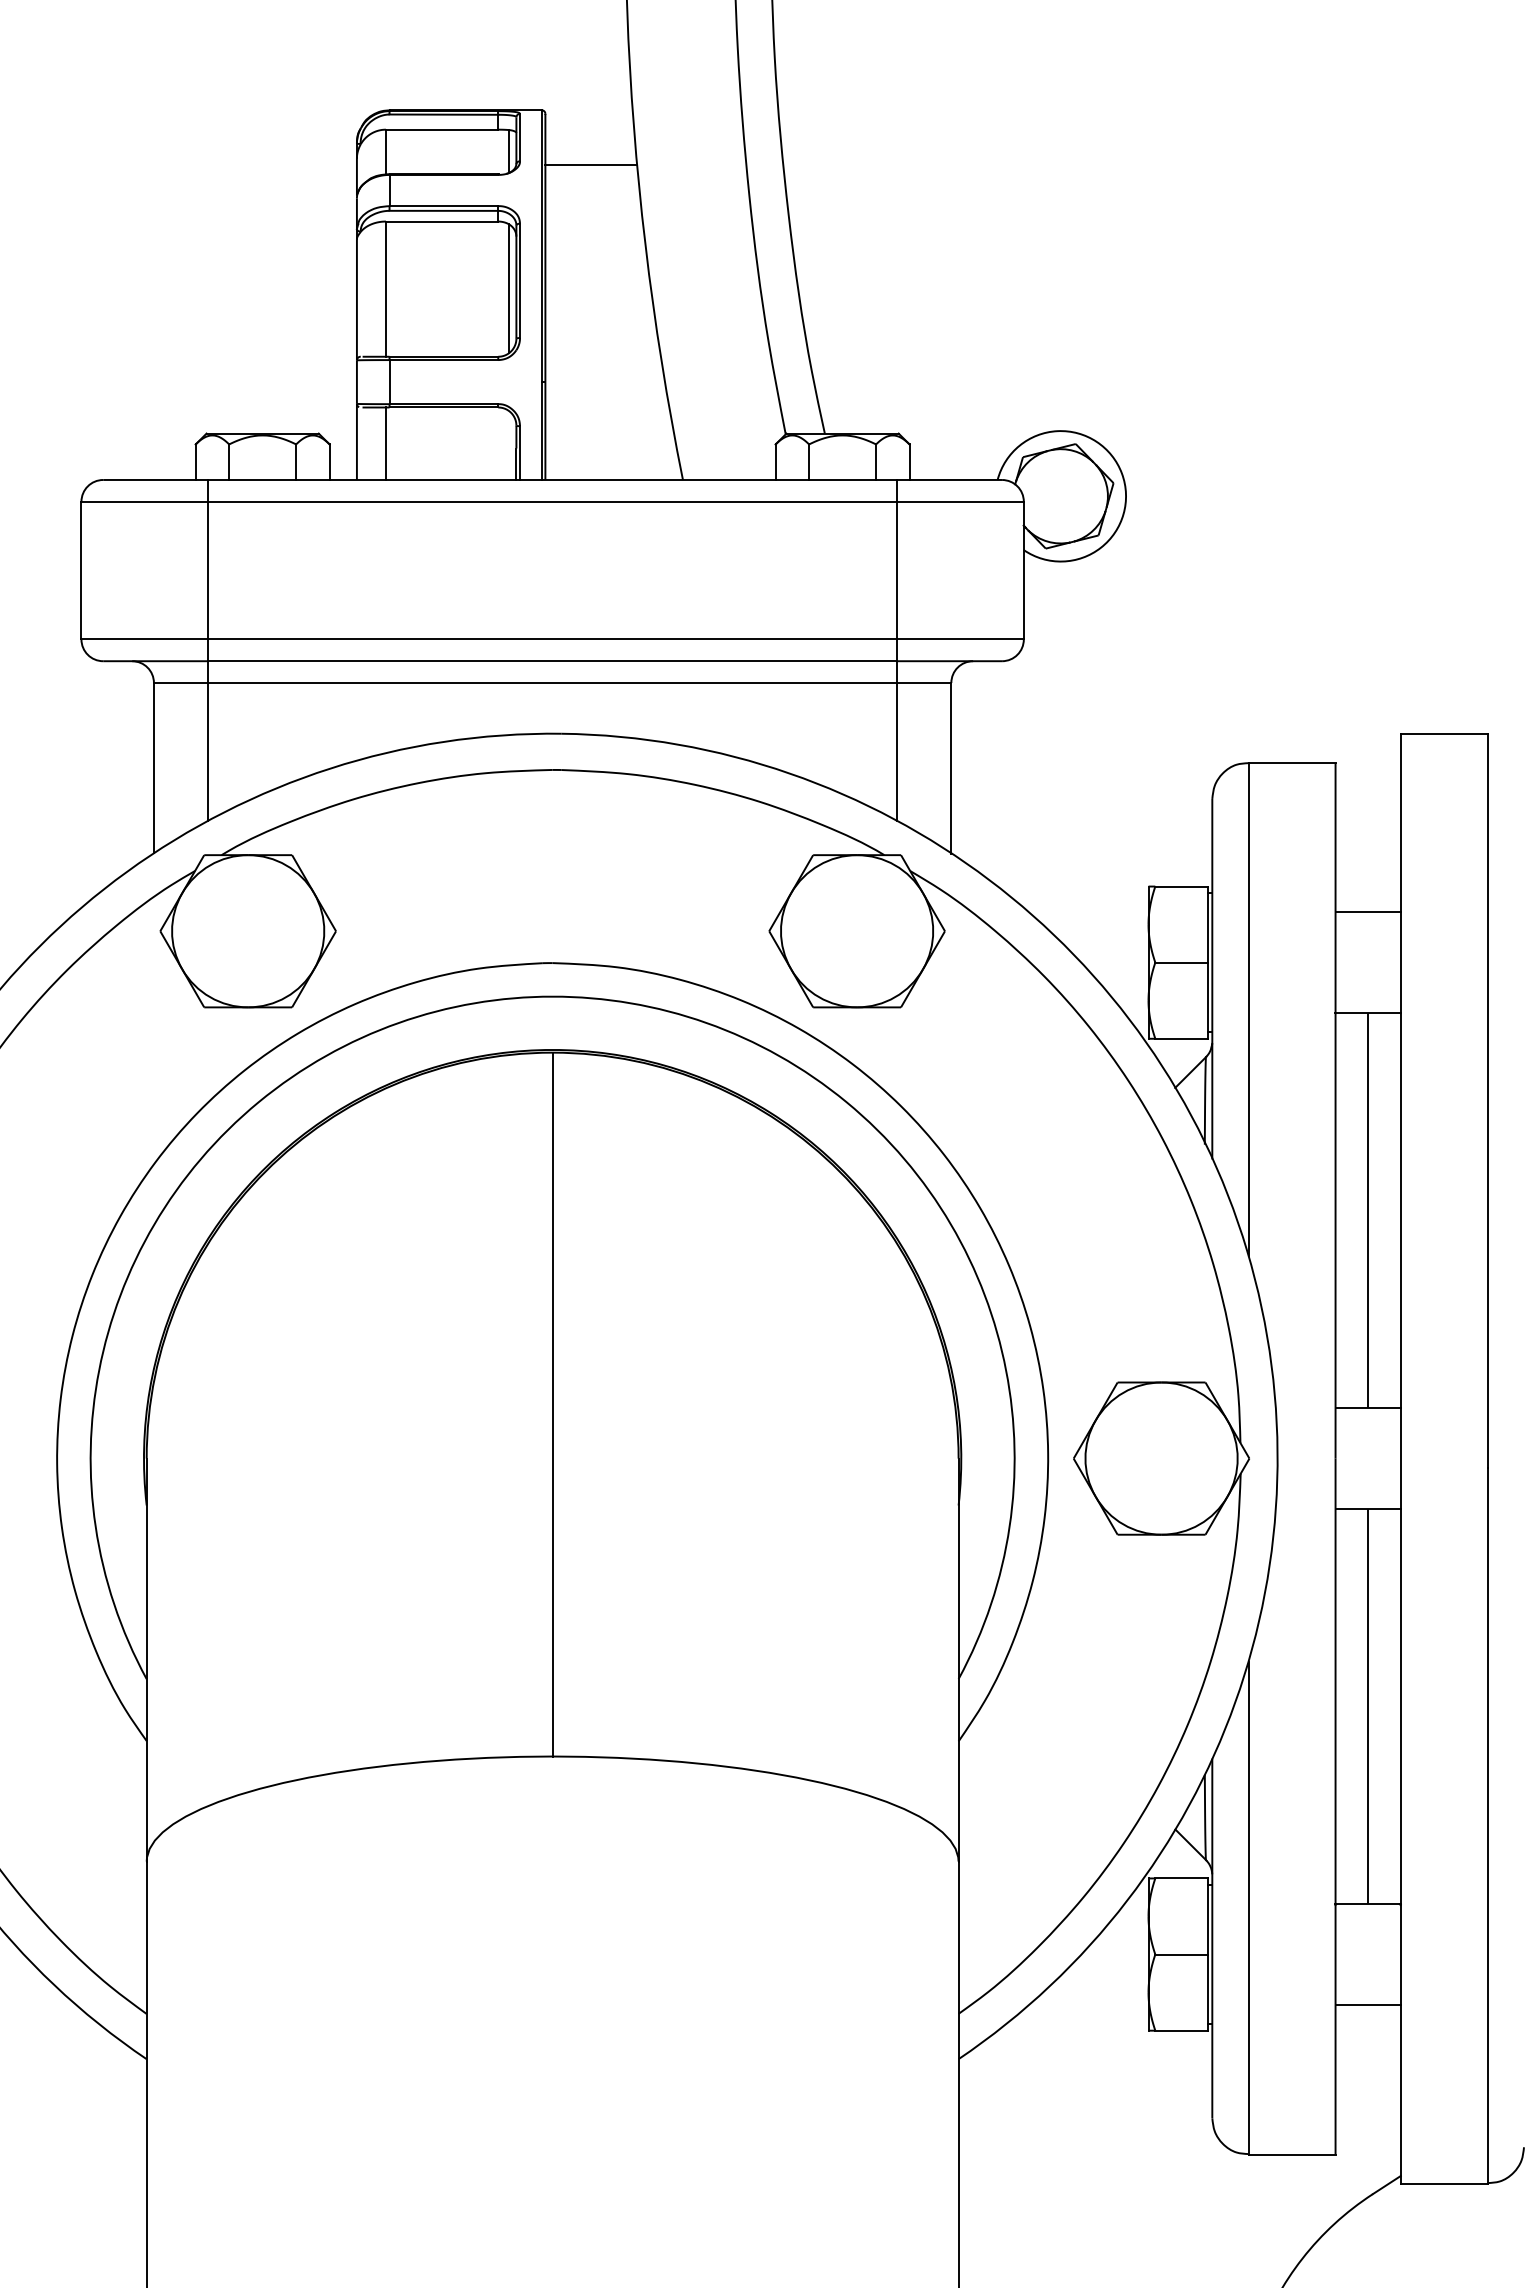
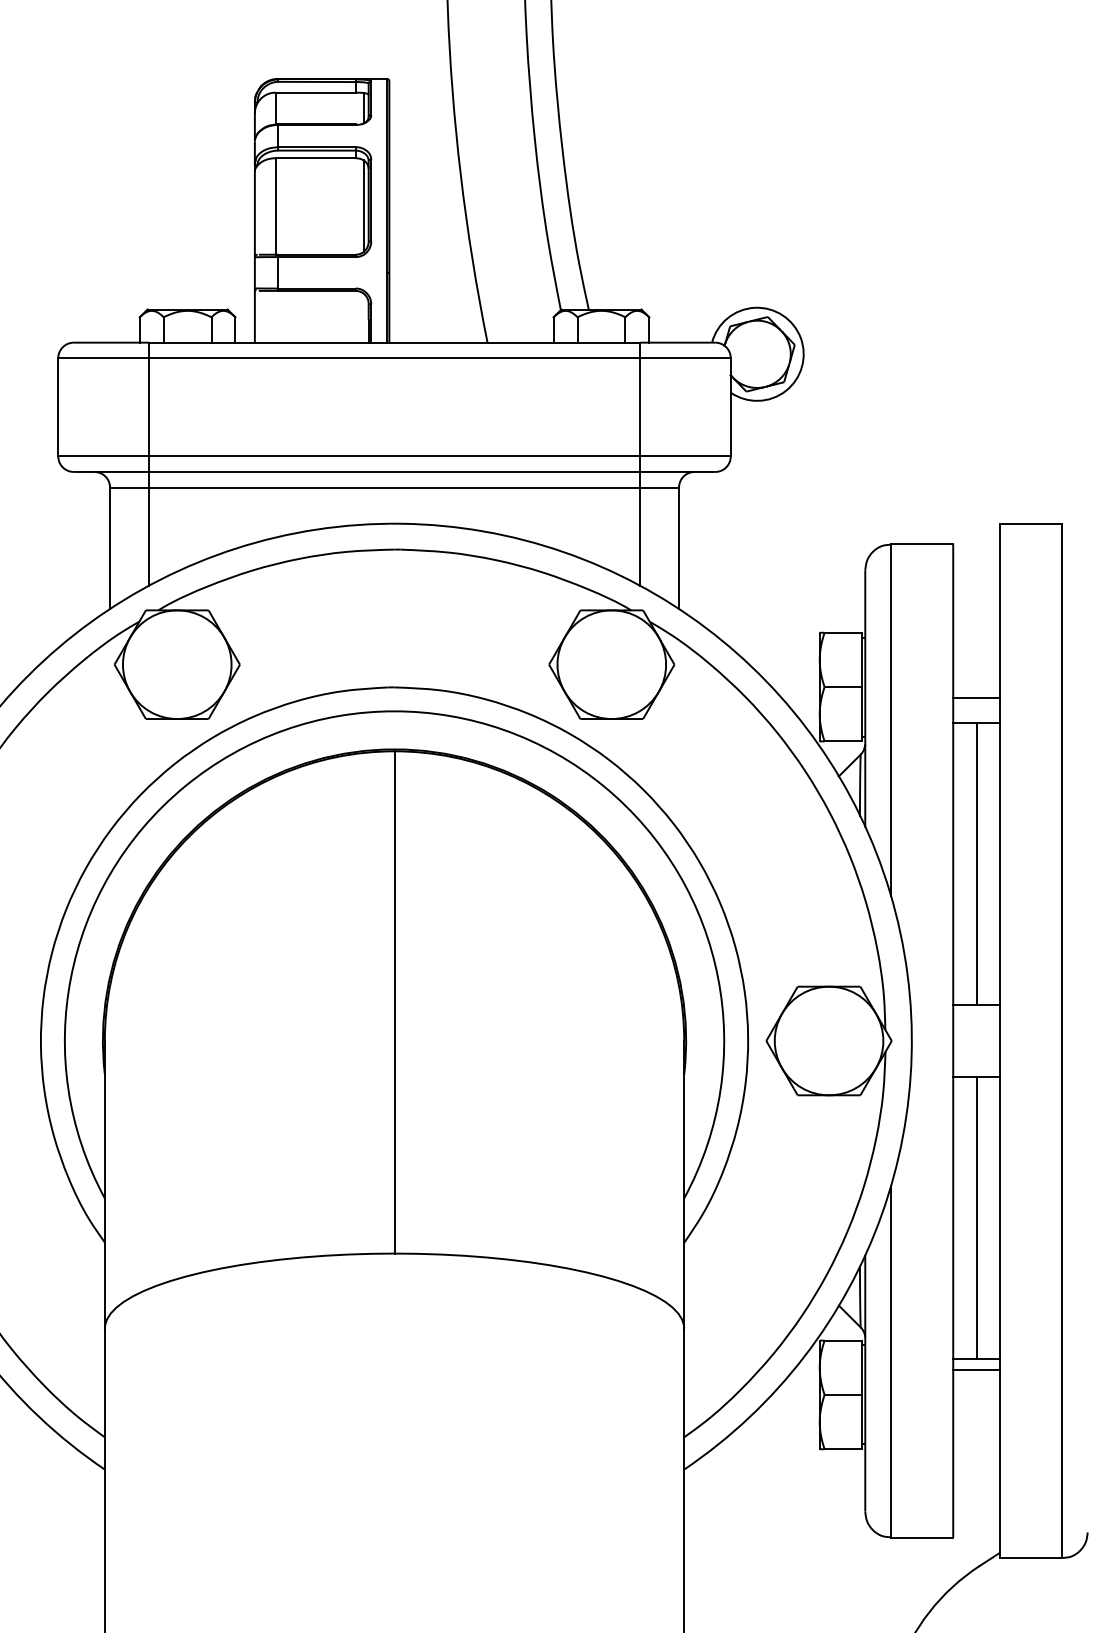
line: (591, 164) -> (422, 117), removed
line: (385, 443) -> (275, 316), removed
line: (1367, 911) -> (976, 697), moved
line: (1367, 2005) -> (976, 1369), moved

